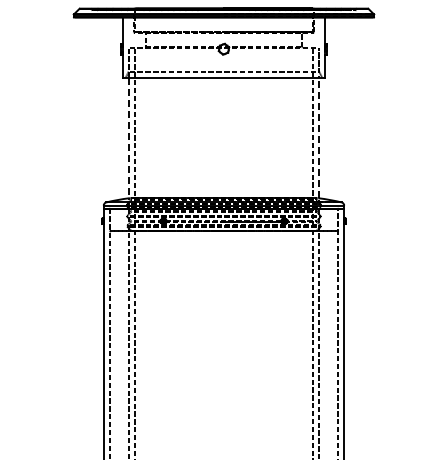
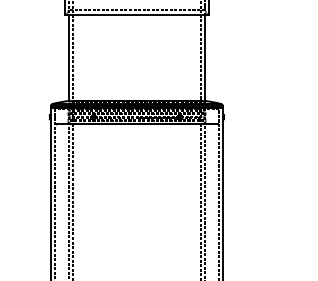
line: (318, 137) -> (204, 57), dashed -> solid
line: (129, 138) -> (69, 58), dashed -> solid

